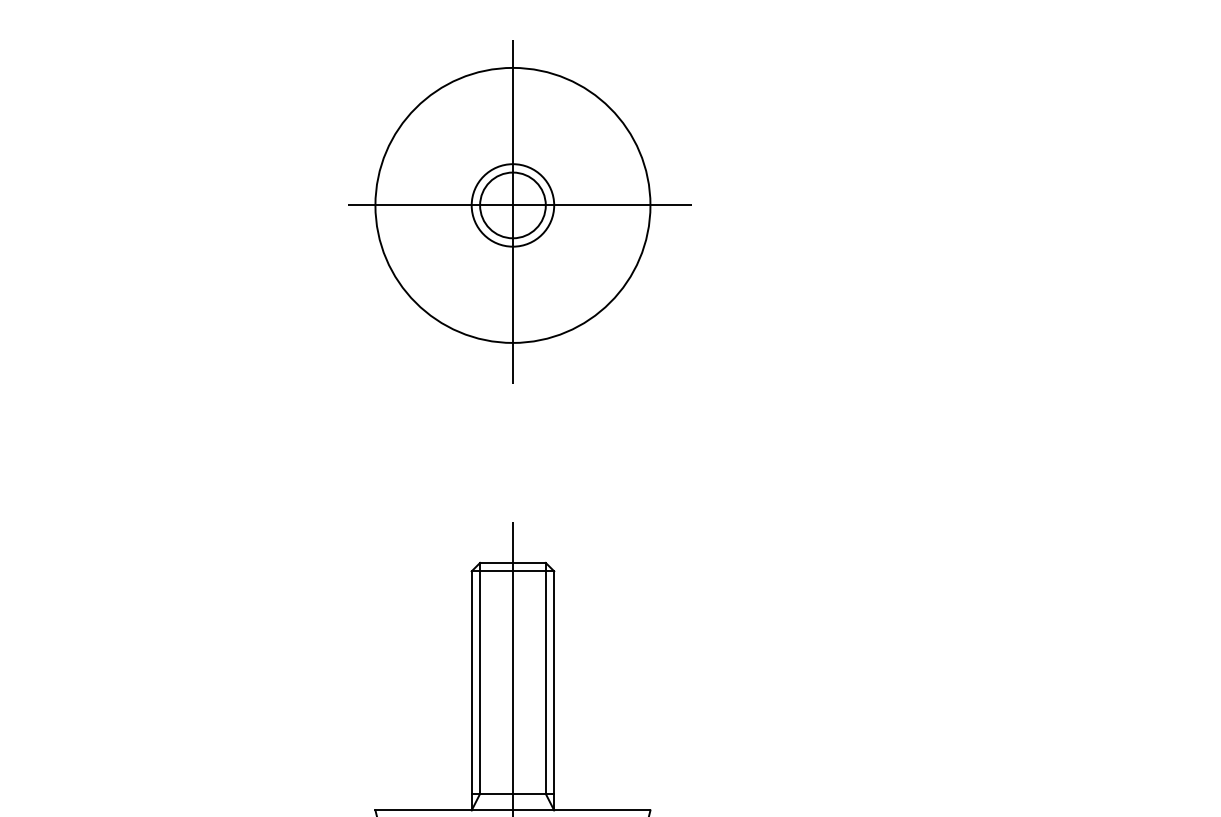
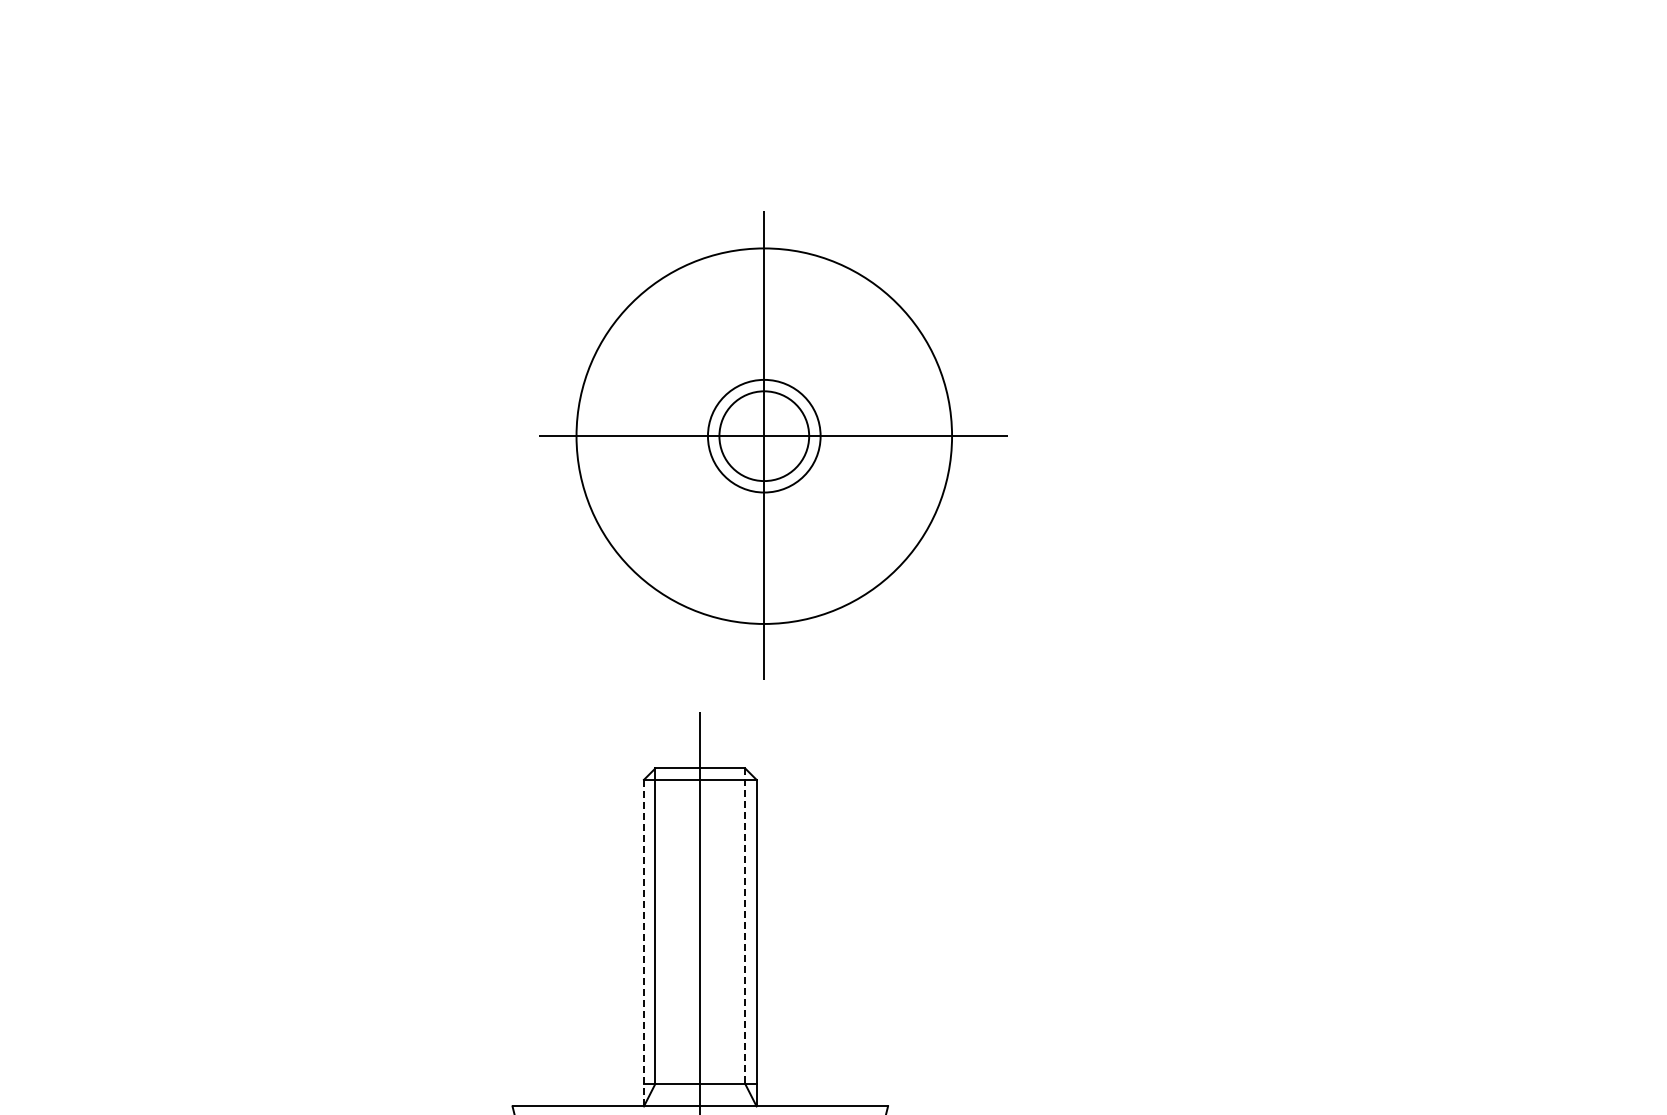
part: (519, 212) -> (773, 445), moved
line: (546, 678) -> (745, 926), solid -> dashed
line: (471, 691) -> (643, 943), solid -> dashed

